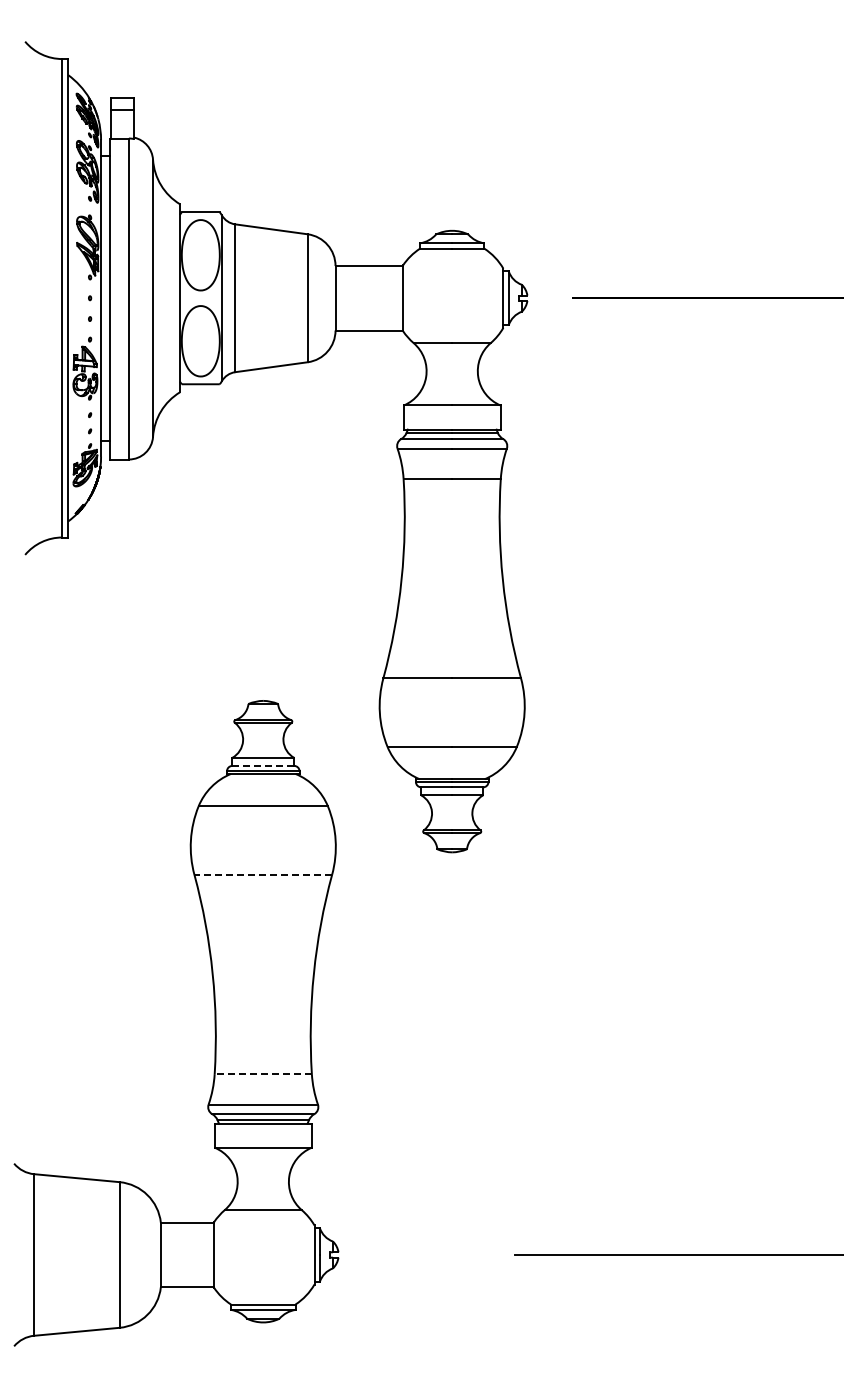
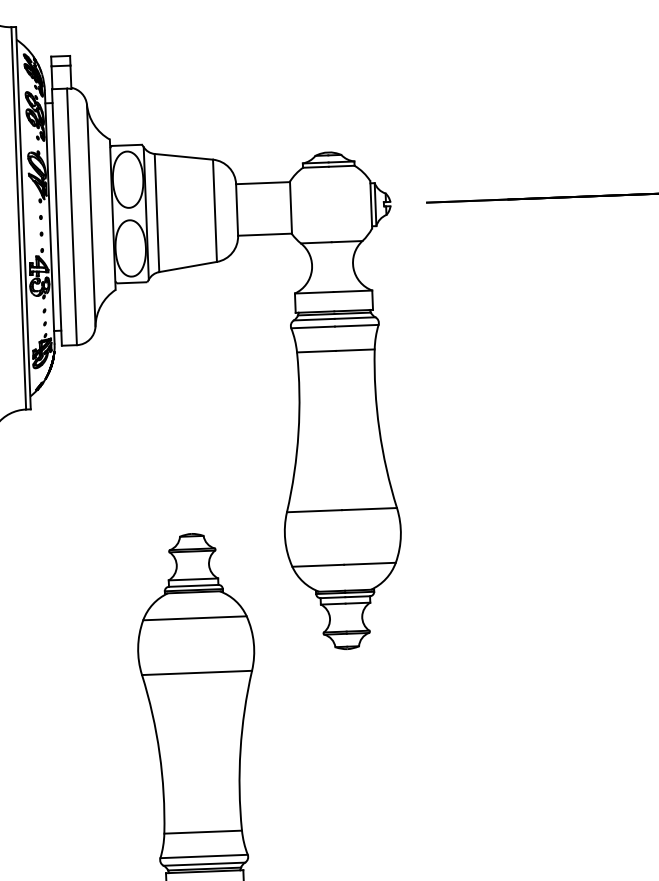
line: (263, 765) -> (193, 585), dashed -> solid
line: (263, 874) -> (197, 672), dashed -> solid
line: (263, 1074) -> (203, 832), dashed -> solid

